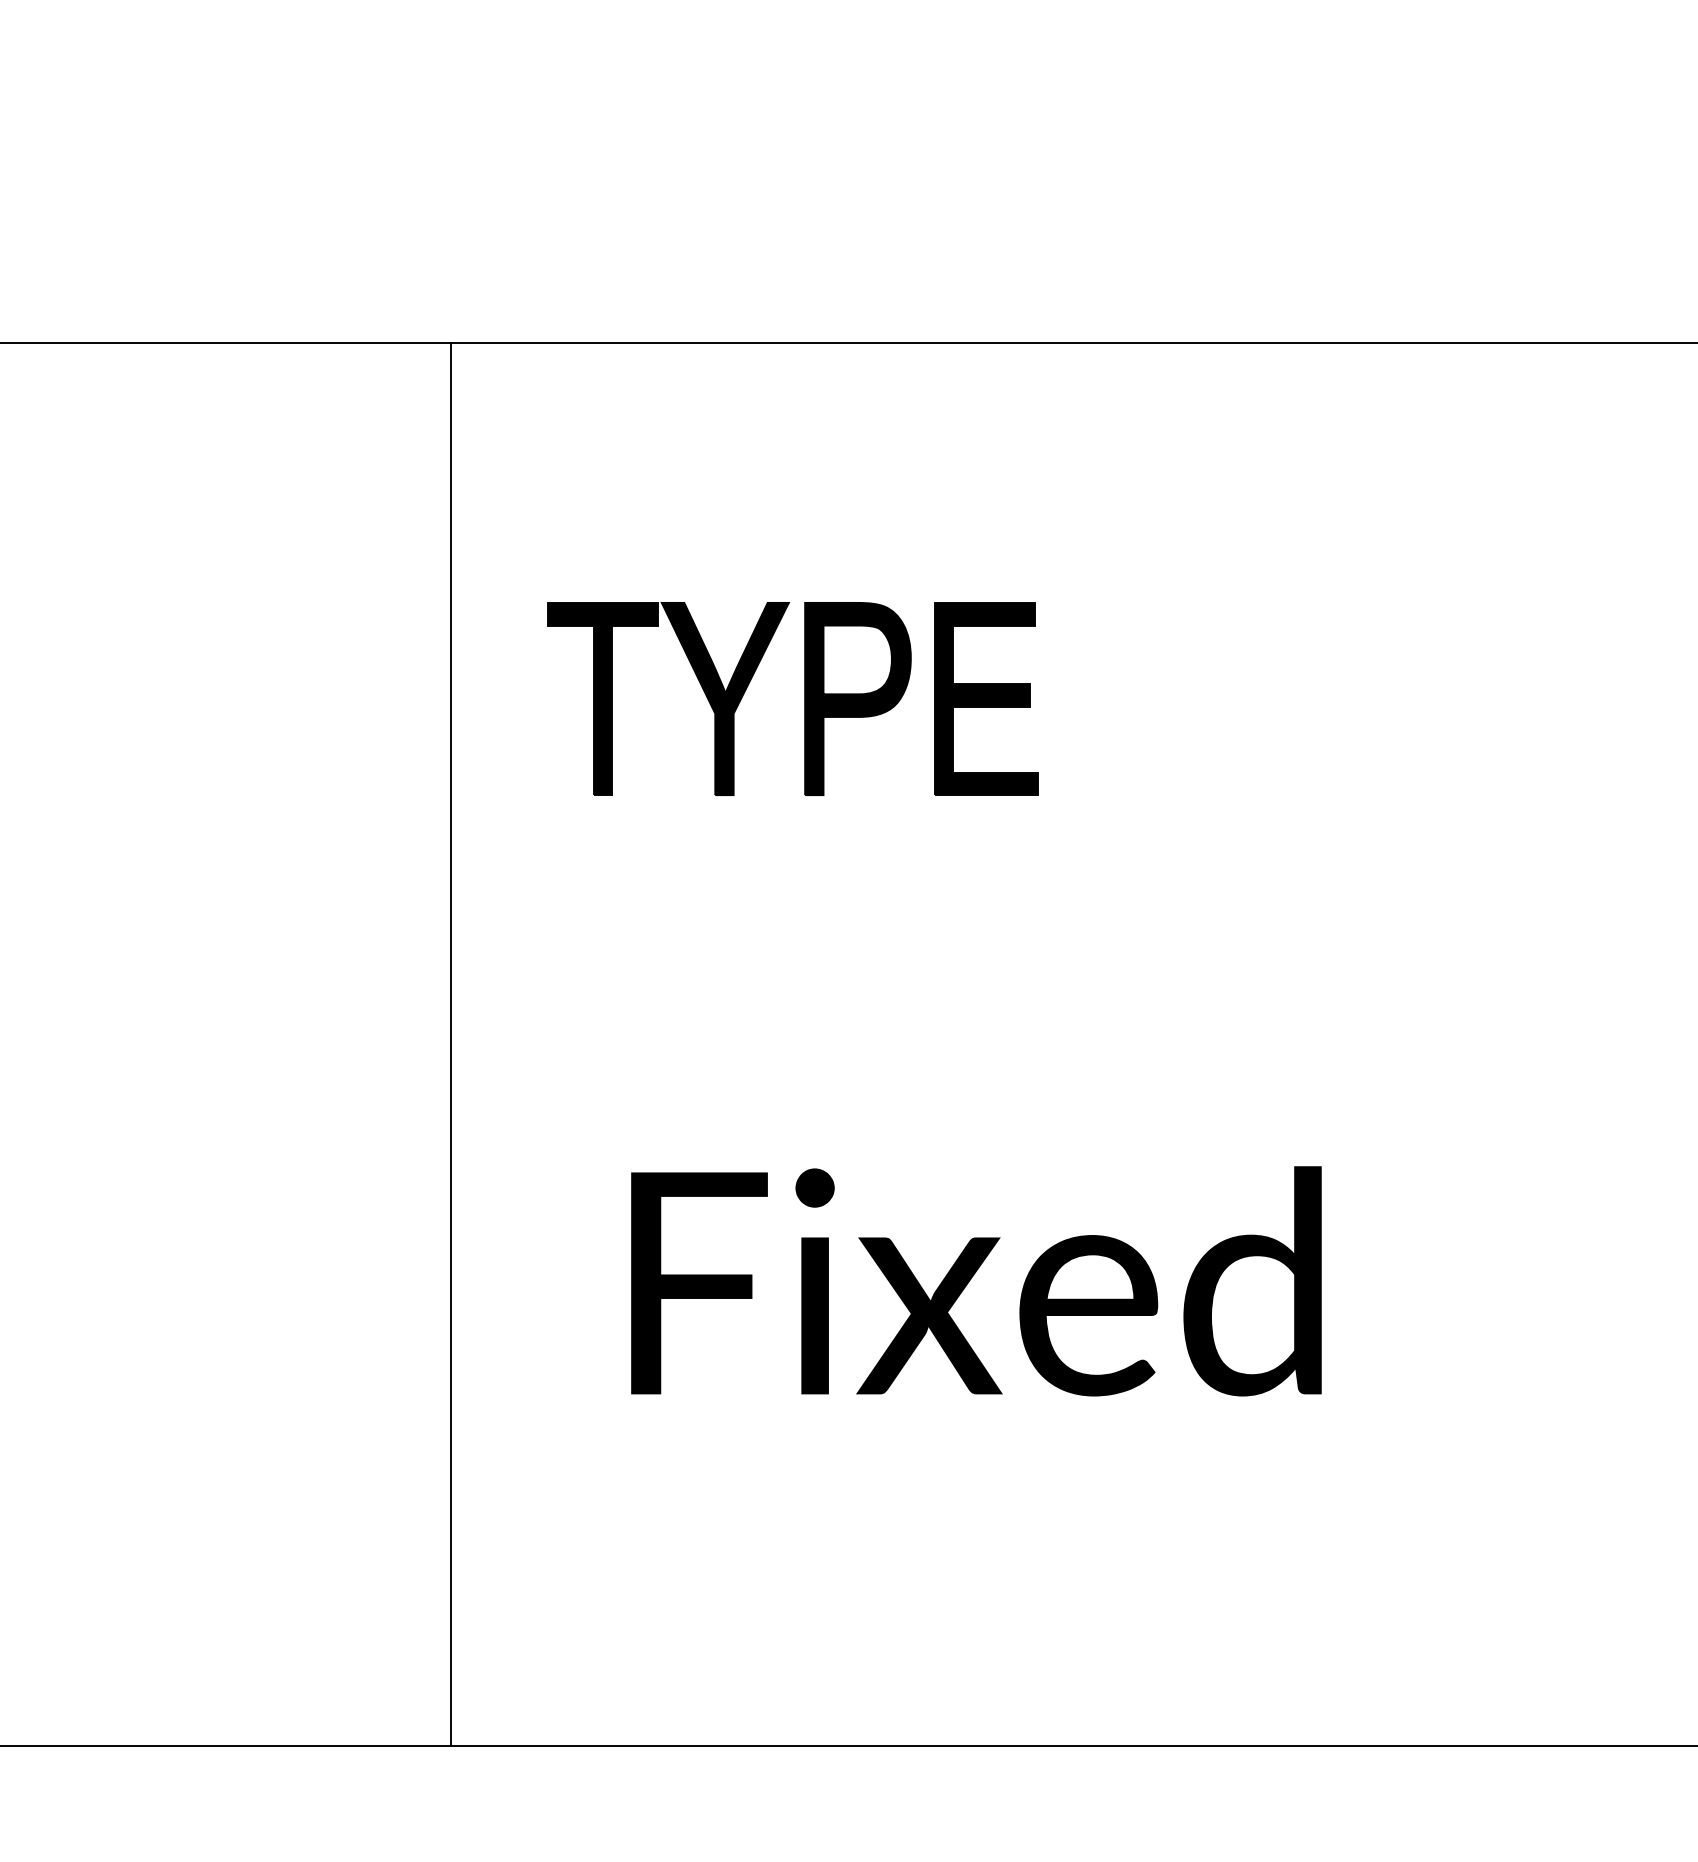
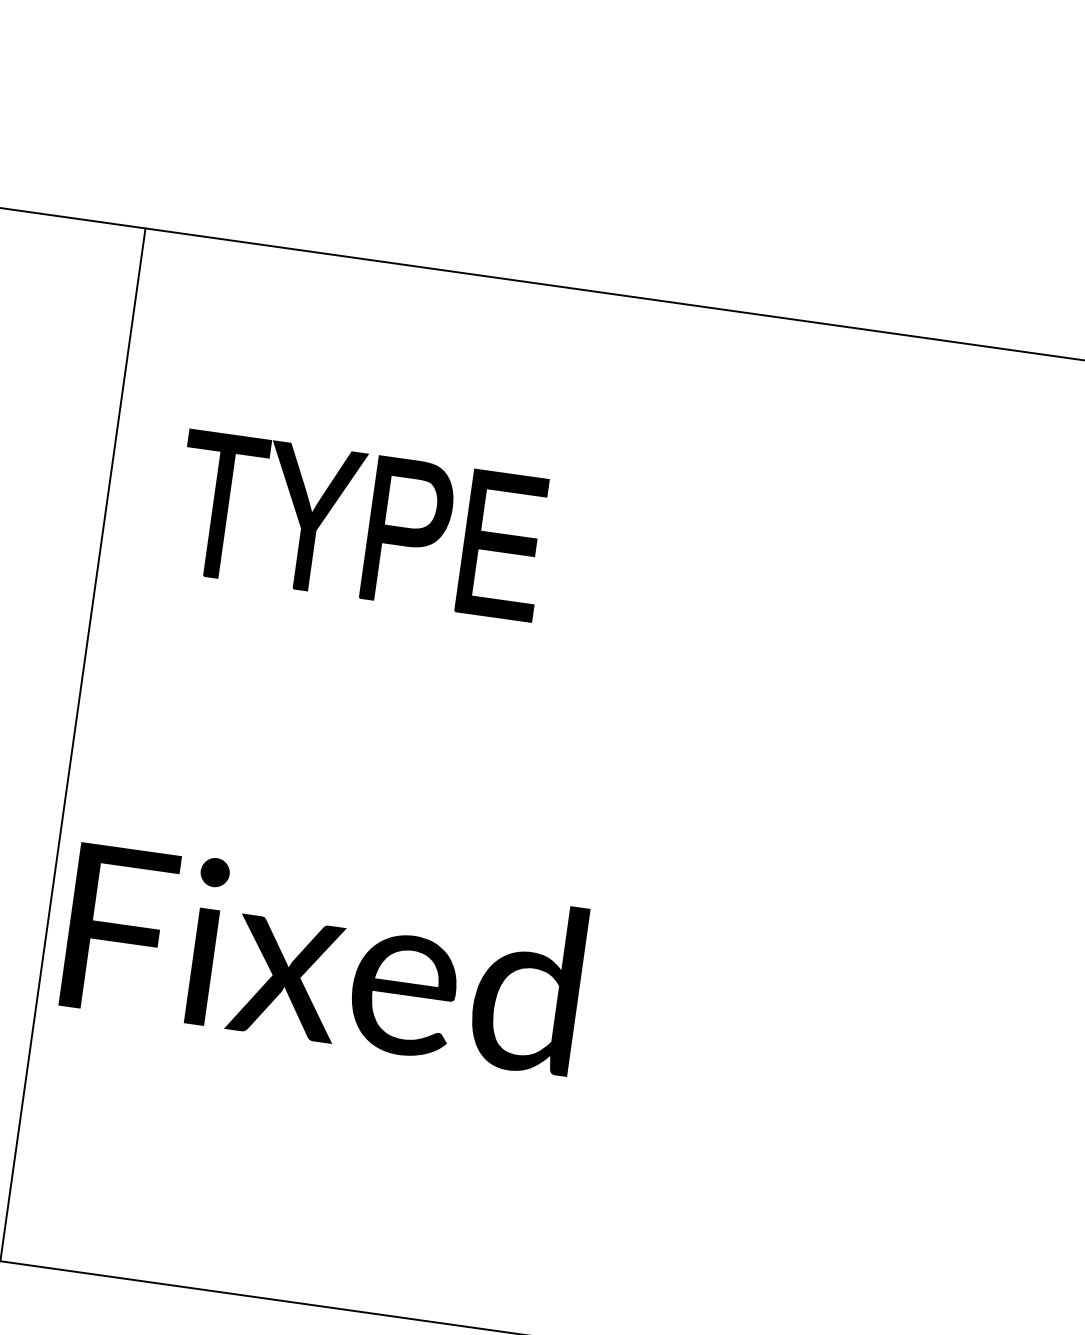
text: (976, 1281) -> (324, 958), moved

